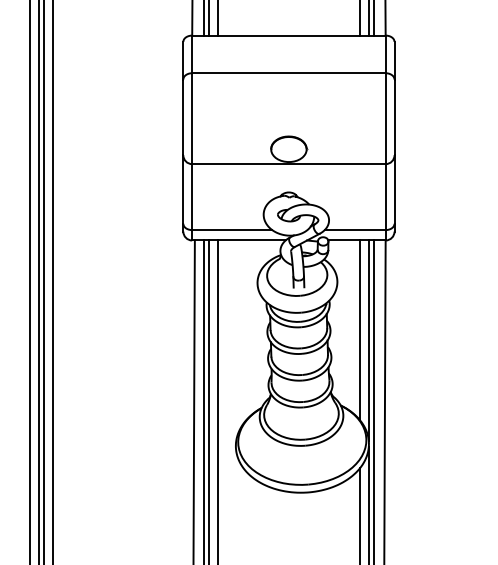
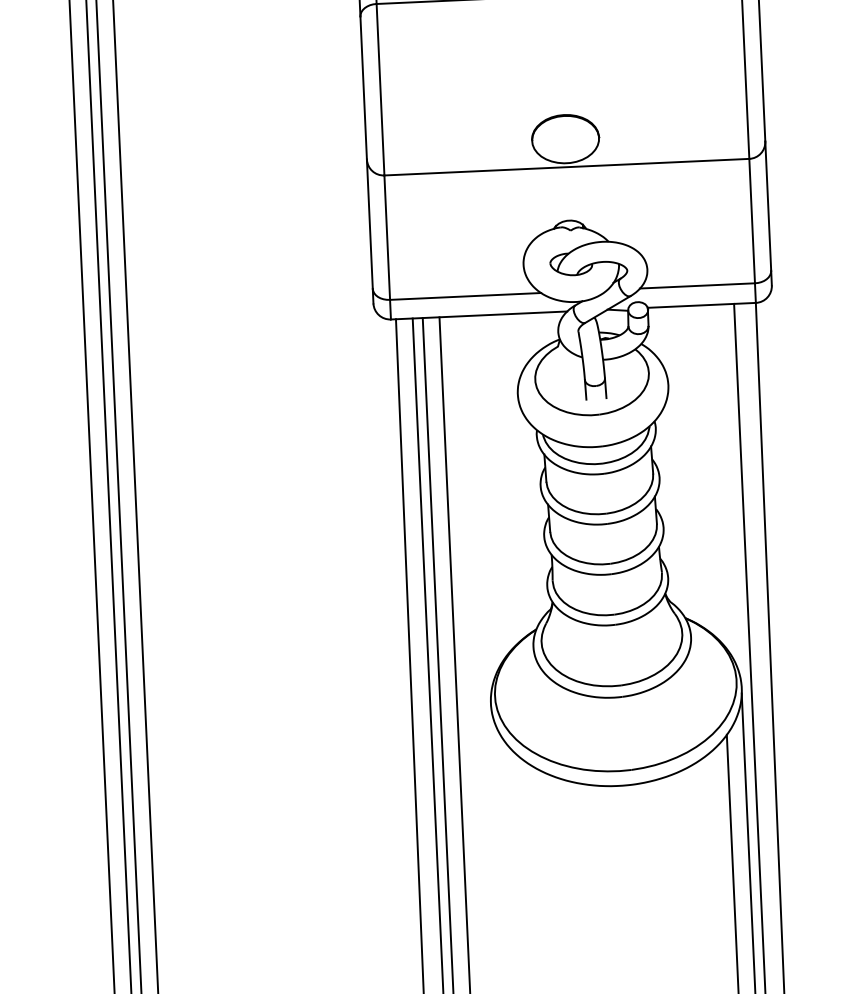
line: (359, 330) -> (714, 474), removed
line: (368, 340) -> (732, 493), removed

